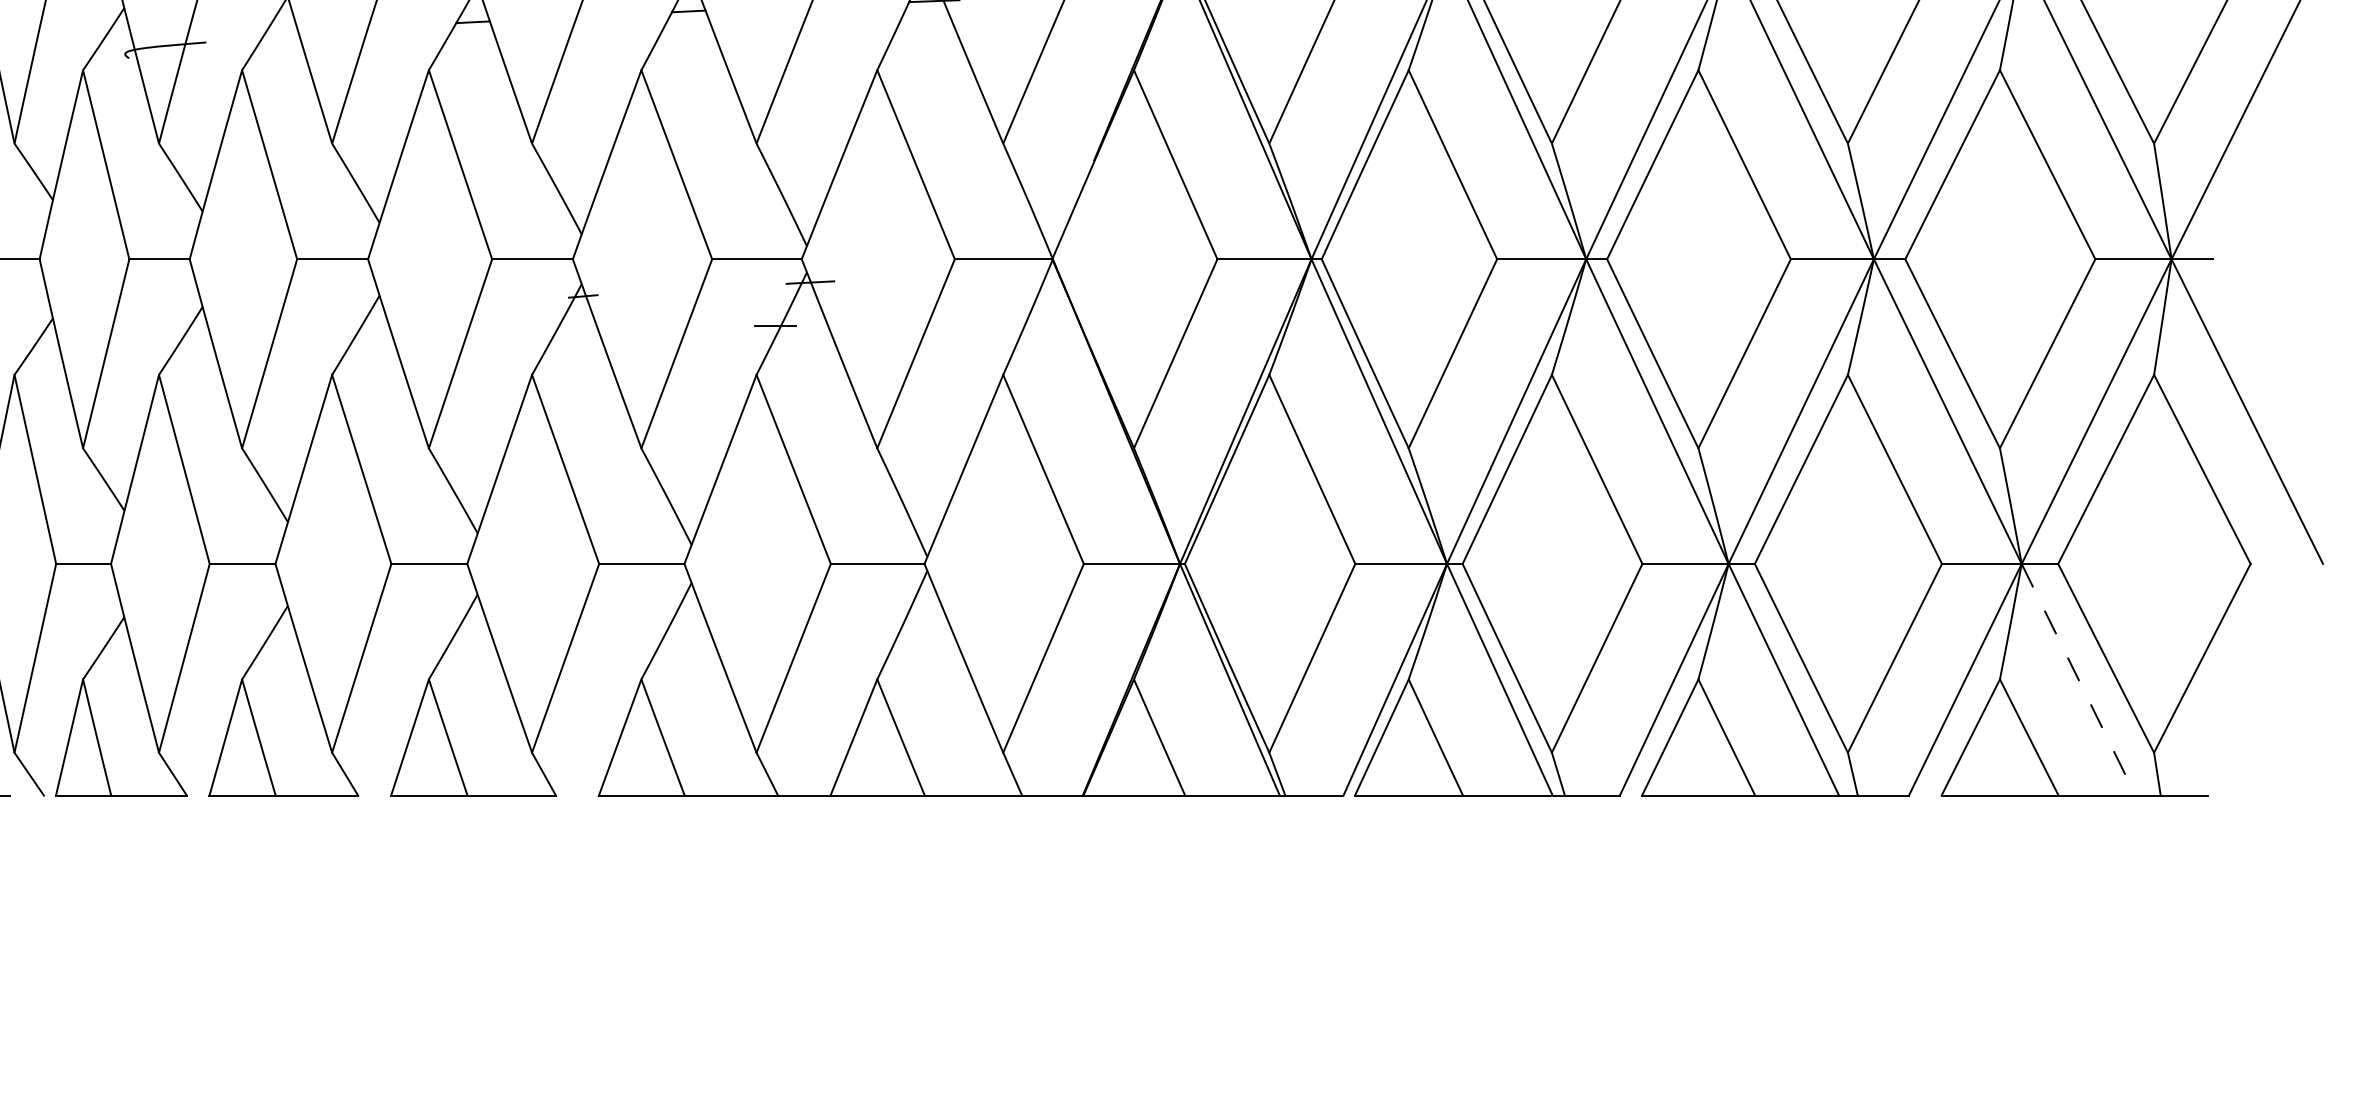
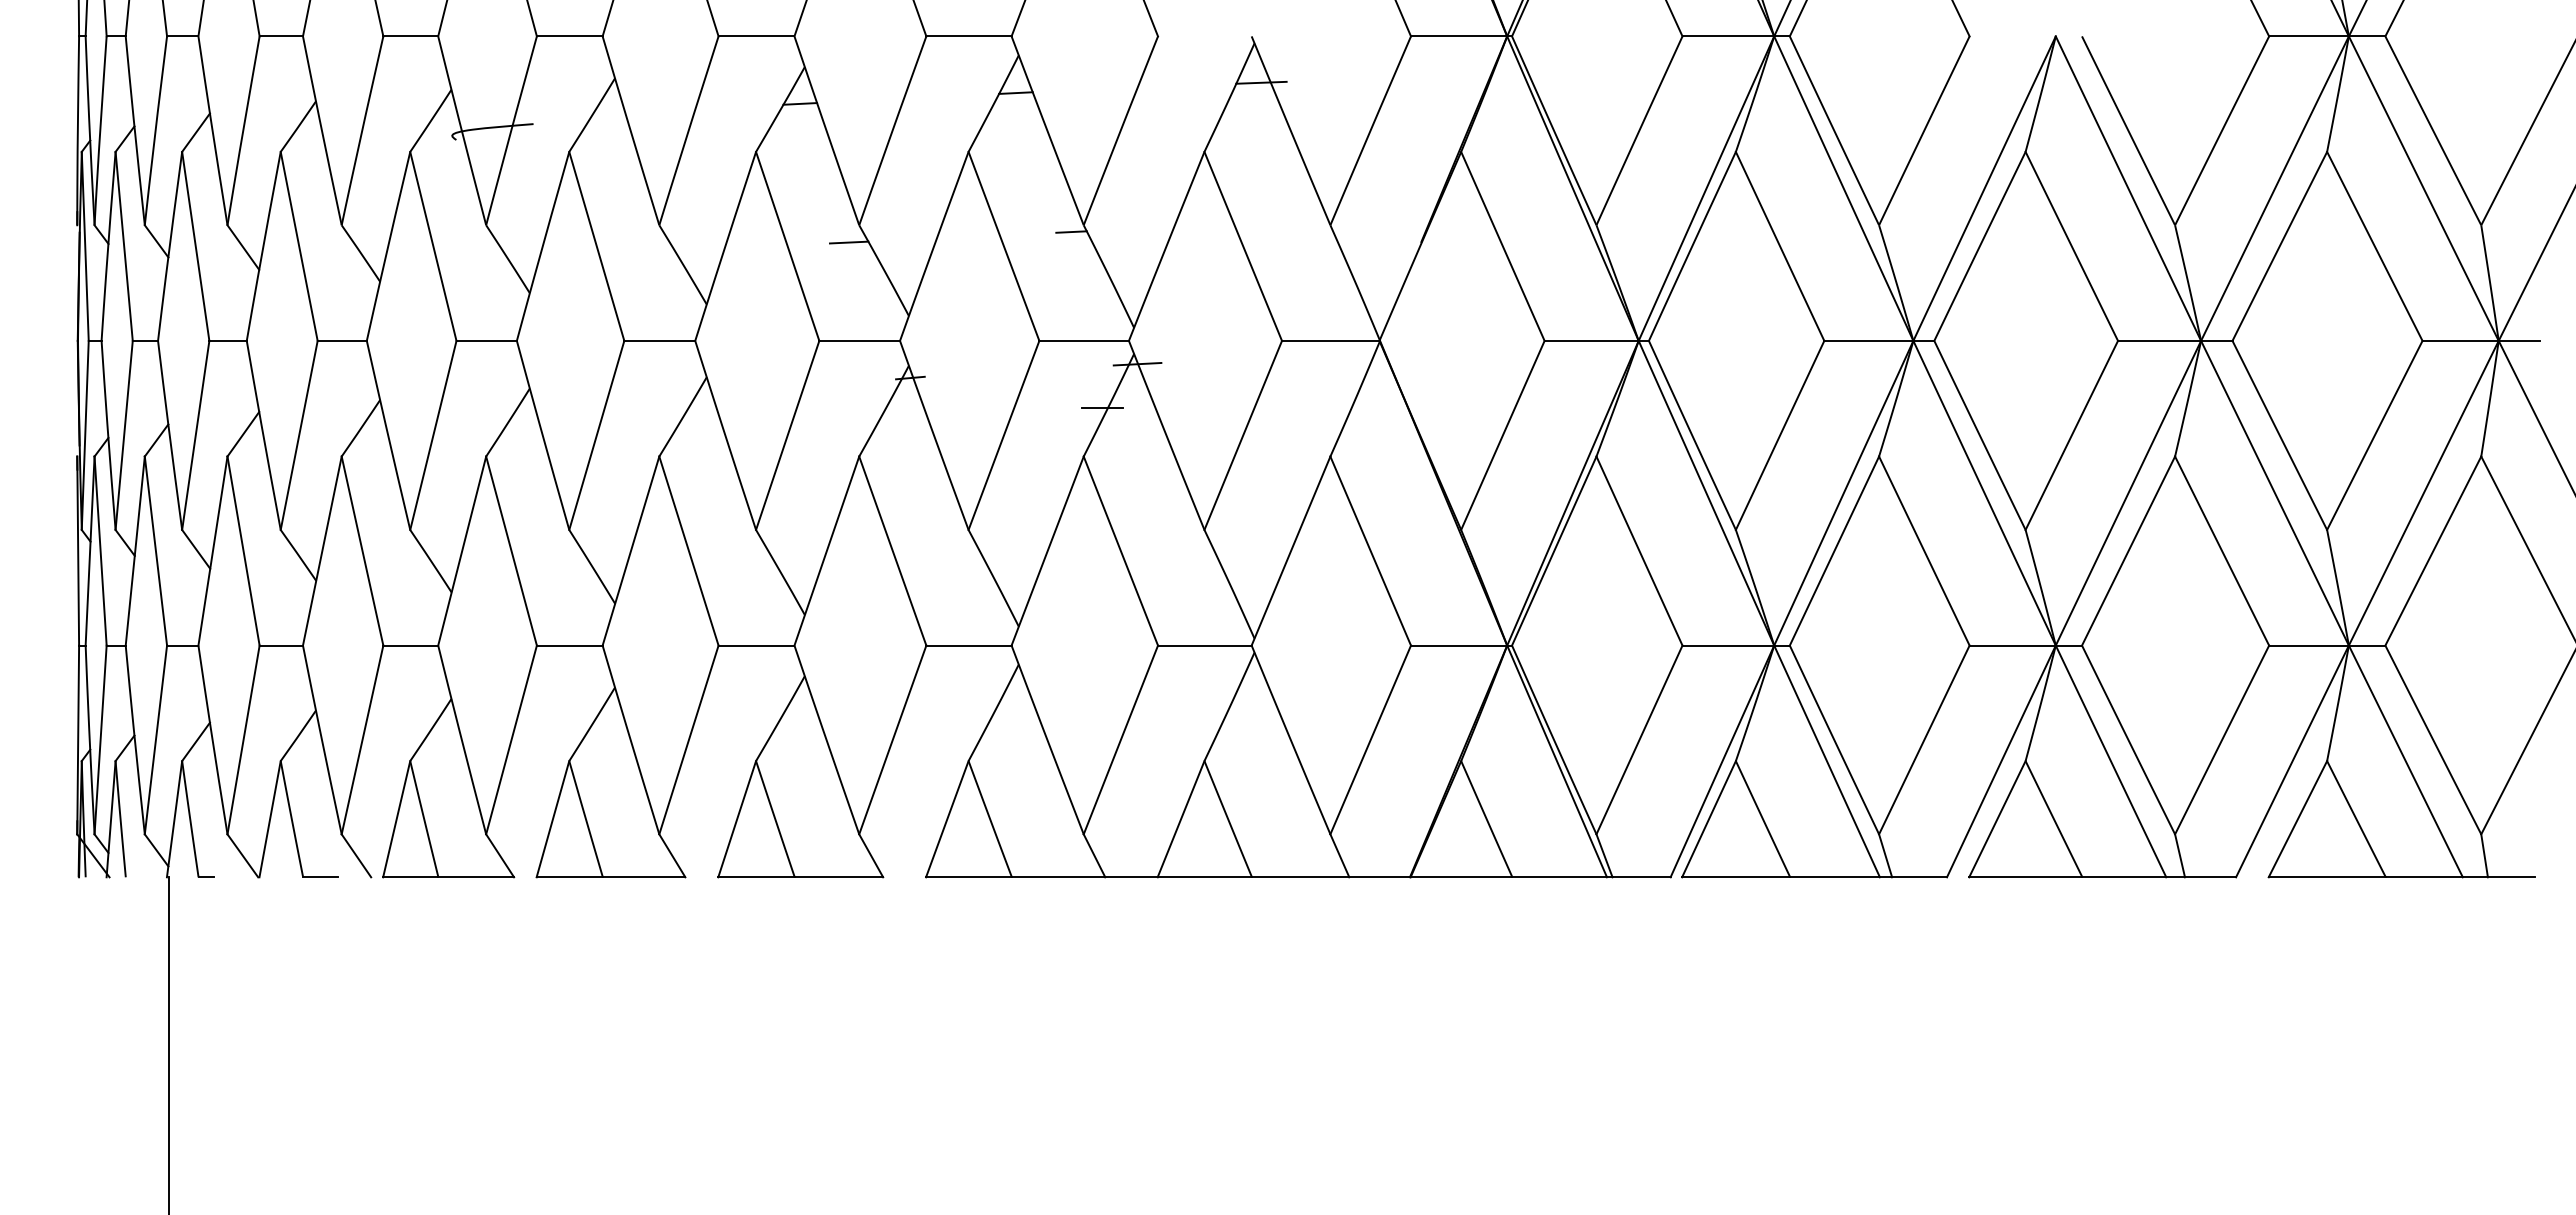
line: (744, 149) -> (1071, 231), added
line: (521, 160) -> (848, 242), added
line: (2079, 679) -> (2406, 761), dashed -> solid

